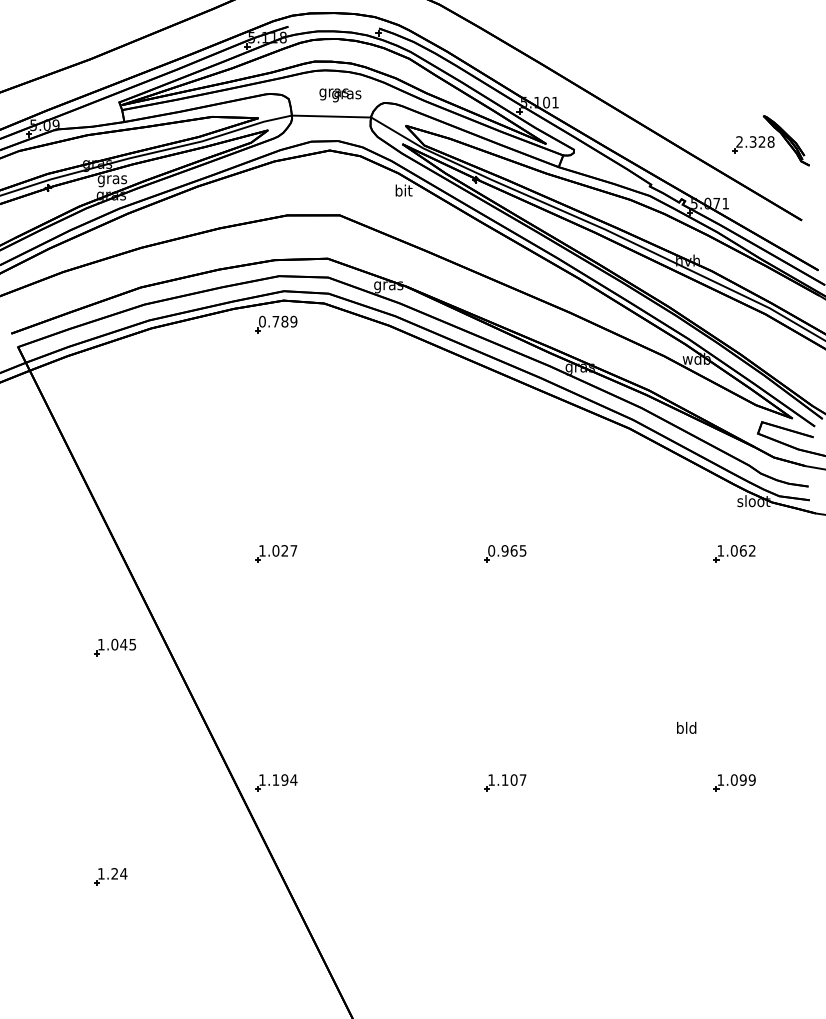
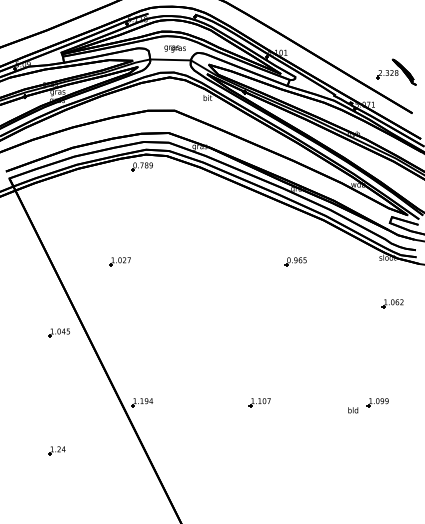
part: (274, 553) -> (119, 261), moved
part: (504, 553) -> (295, 261), moved
part: (733, 553) -> (392, 303), moved
text: (687, 728) -> (353, 410), moved

